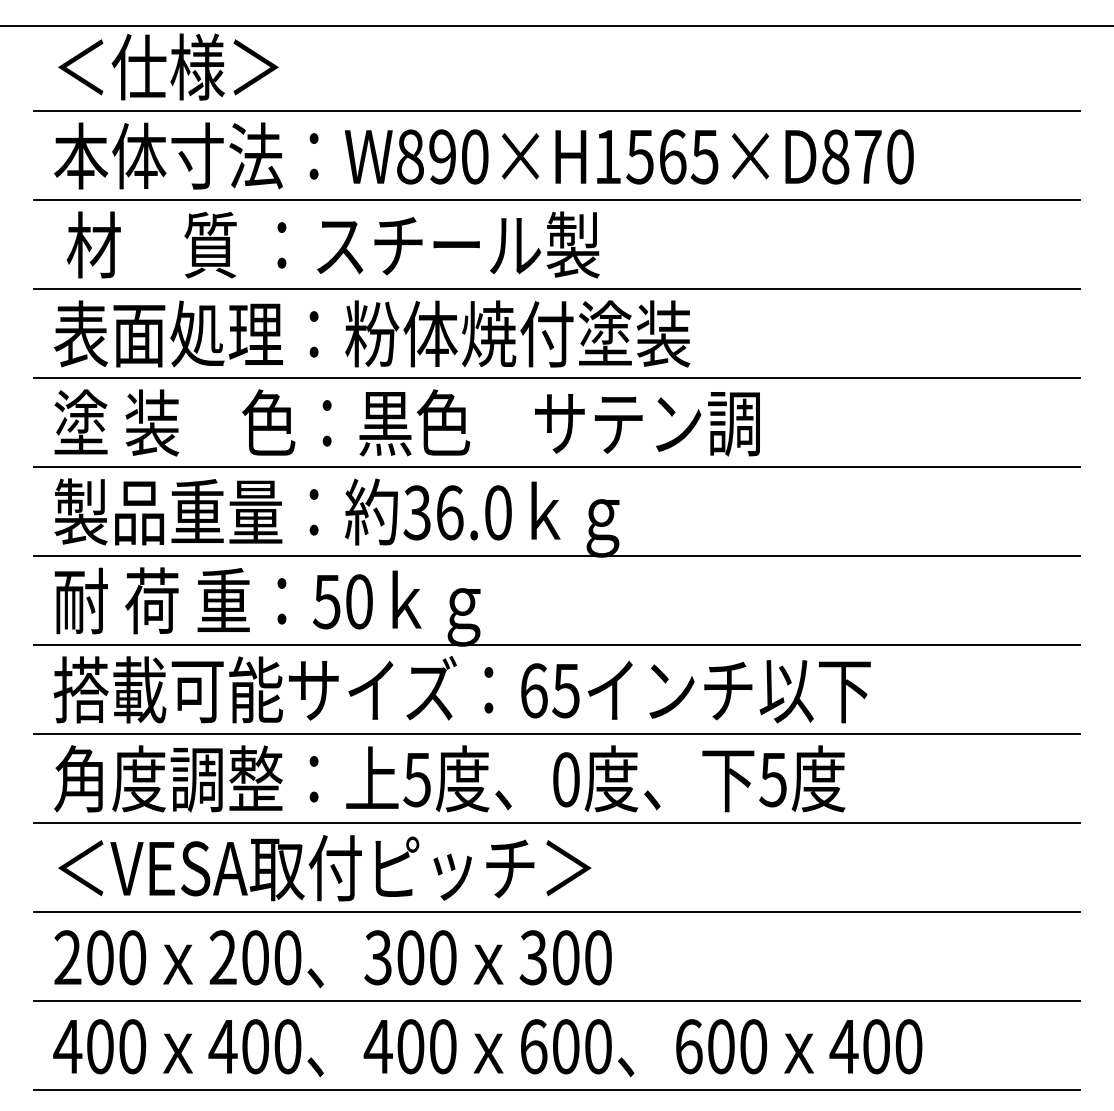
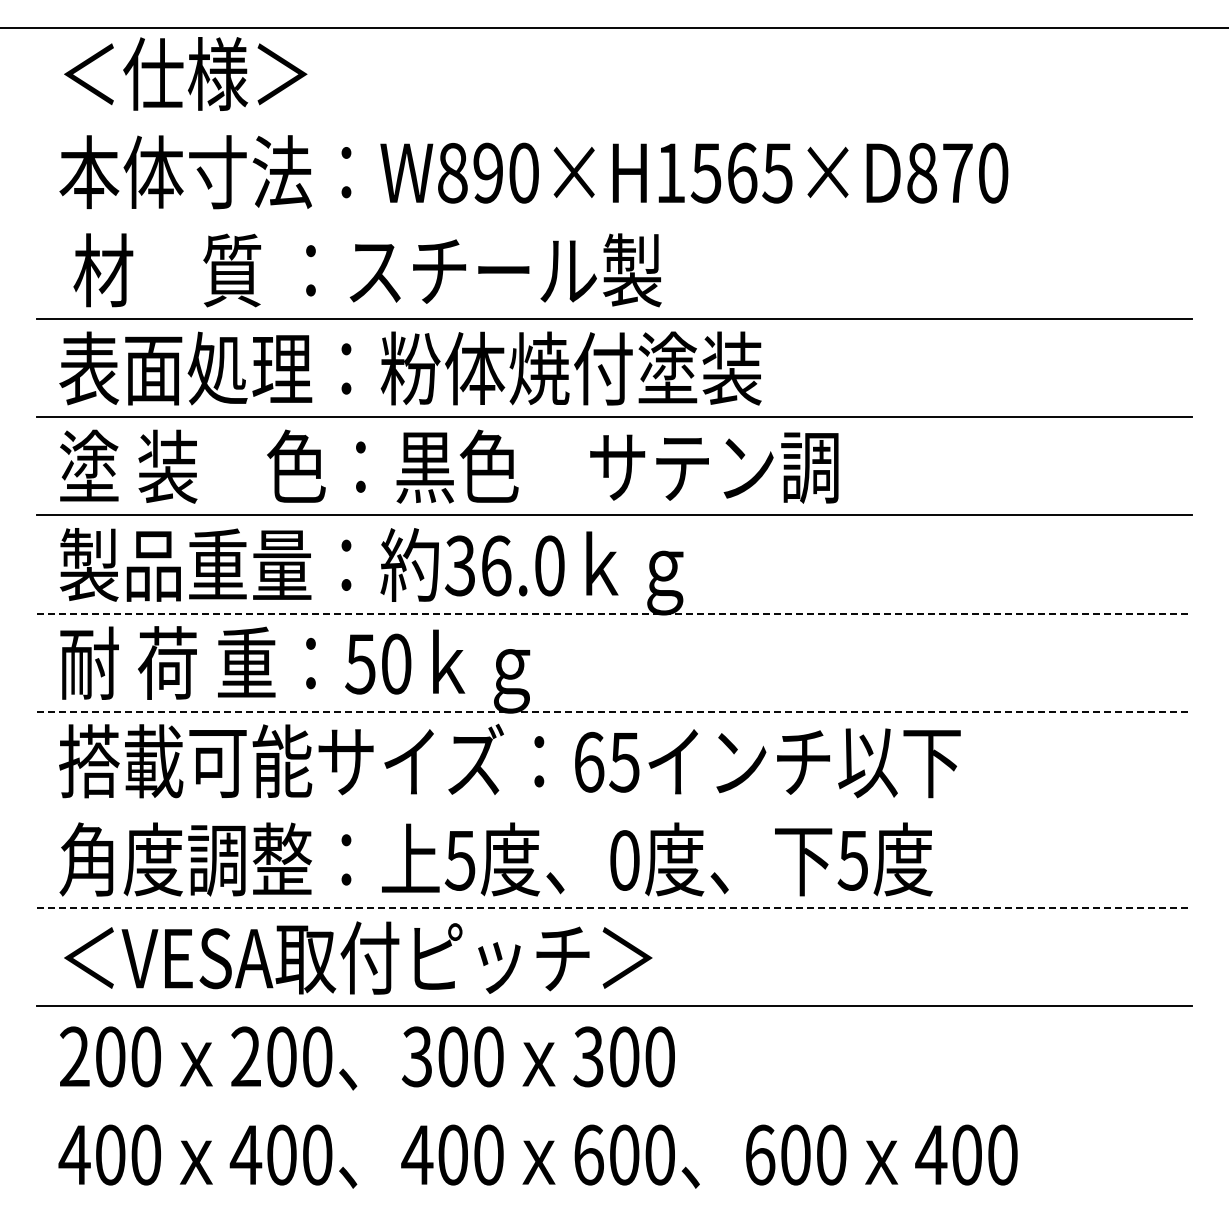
line: (557, 111) -> (614, 122), removed
line: (557, 199) -> (614, 220), removed
line: (557, 555) -> (614, 613), solid -> dashed
line: (557, 644) -> (614, 711), solid -> dashed
line: (557, 733) -> (614, 809), removed
line: (557, 823) -> (614, 908), solid -> dashed
line: (557, 1000) -> (614, 1104), removed
line: (557, 1089) -> (614, 1202), removed

